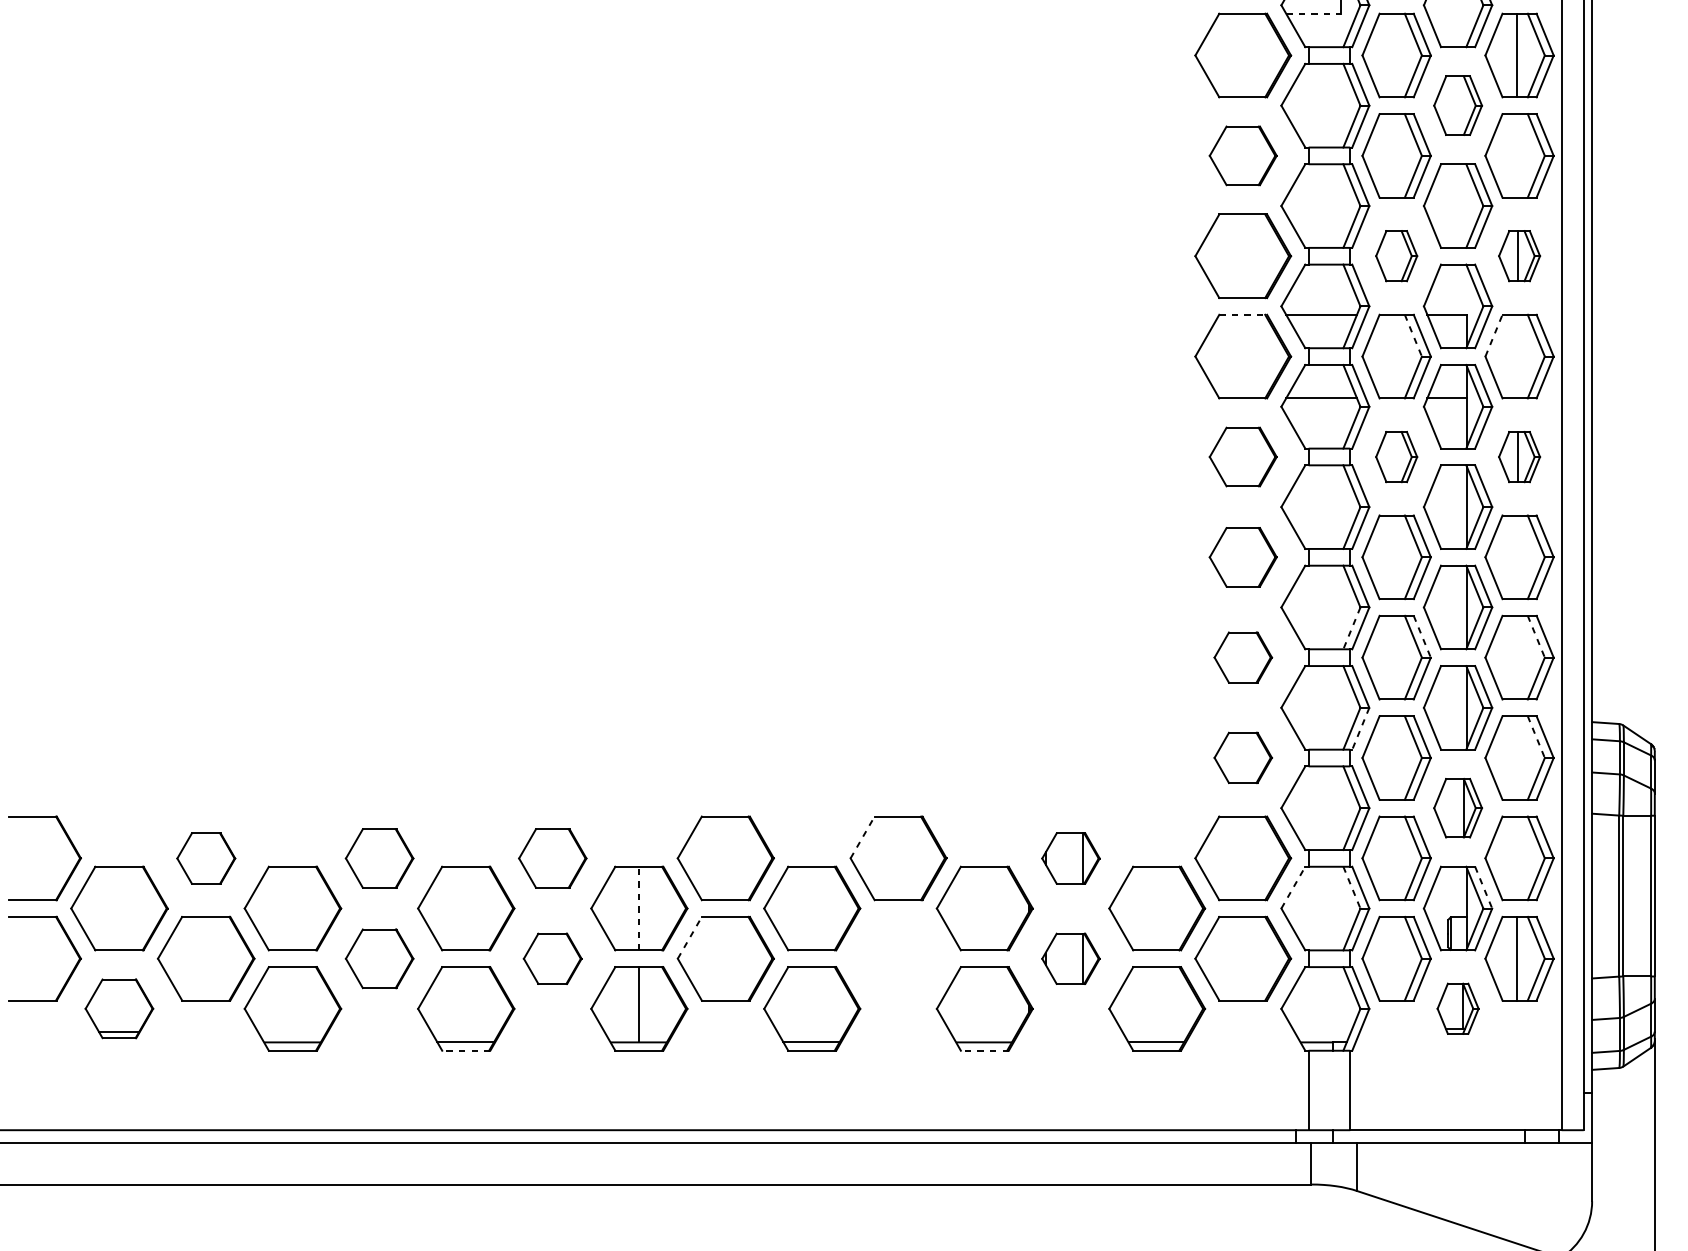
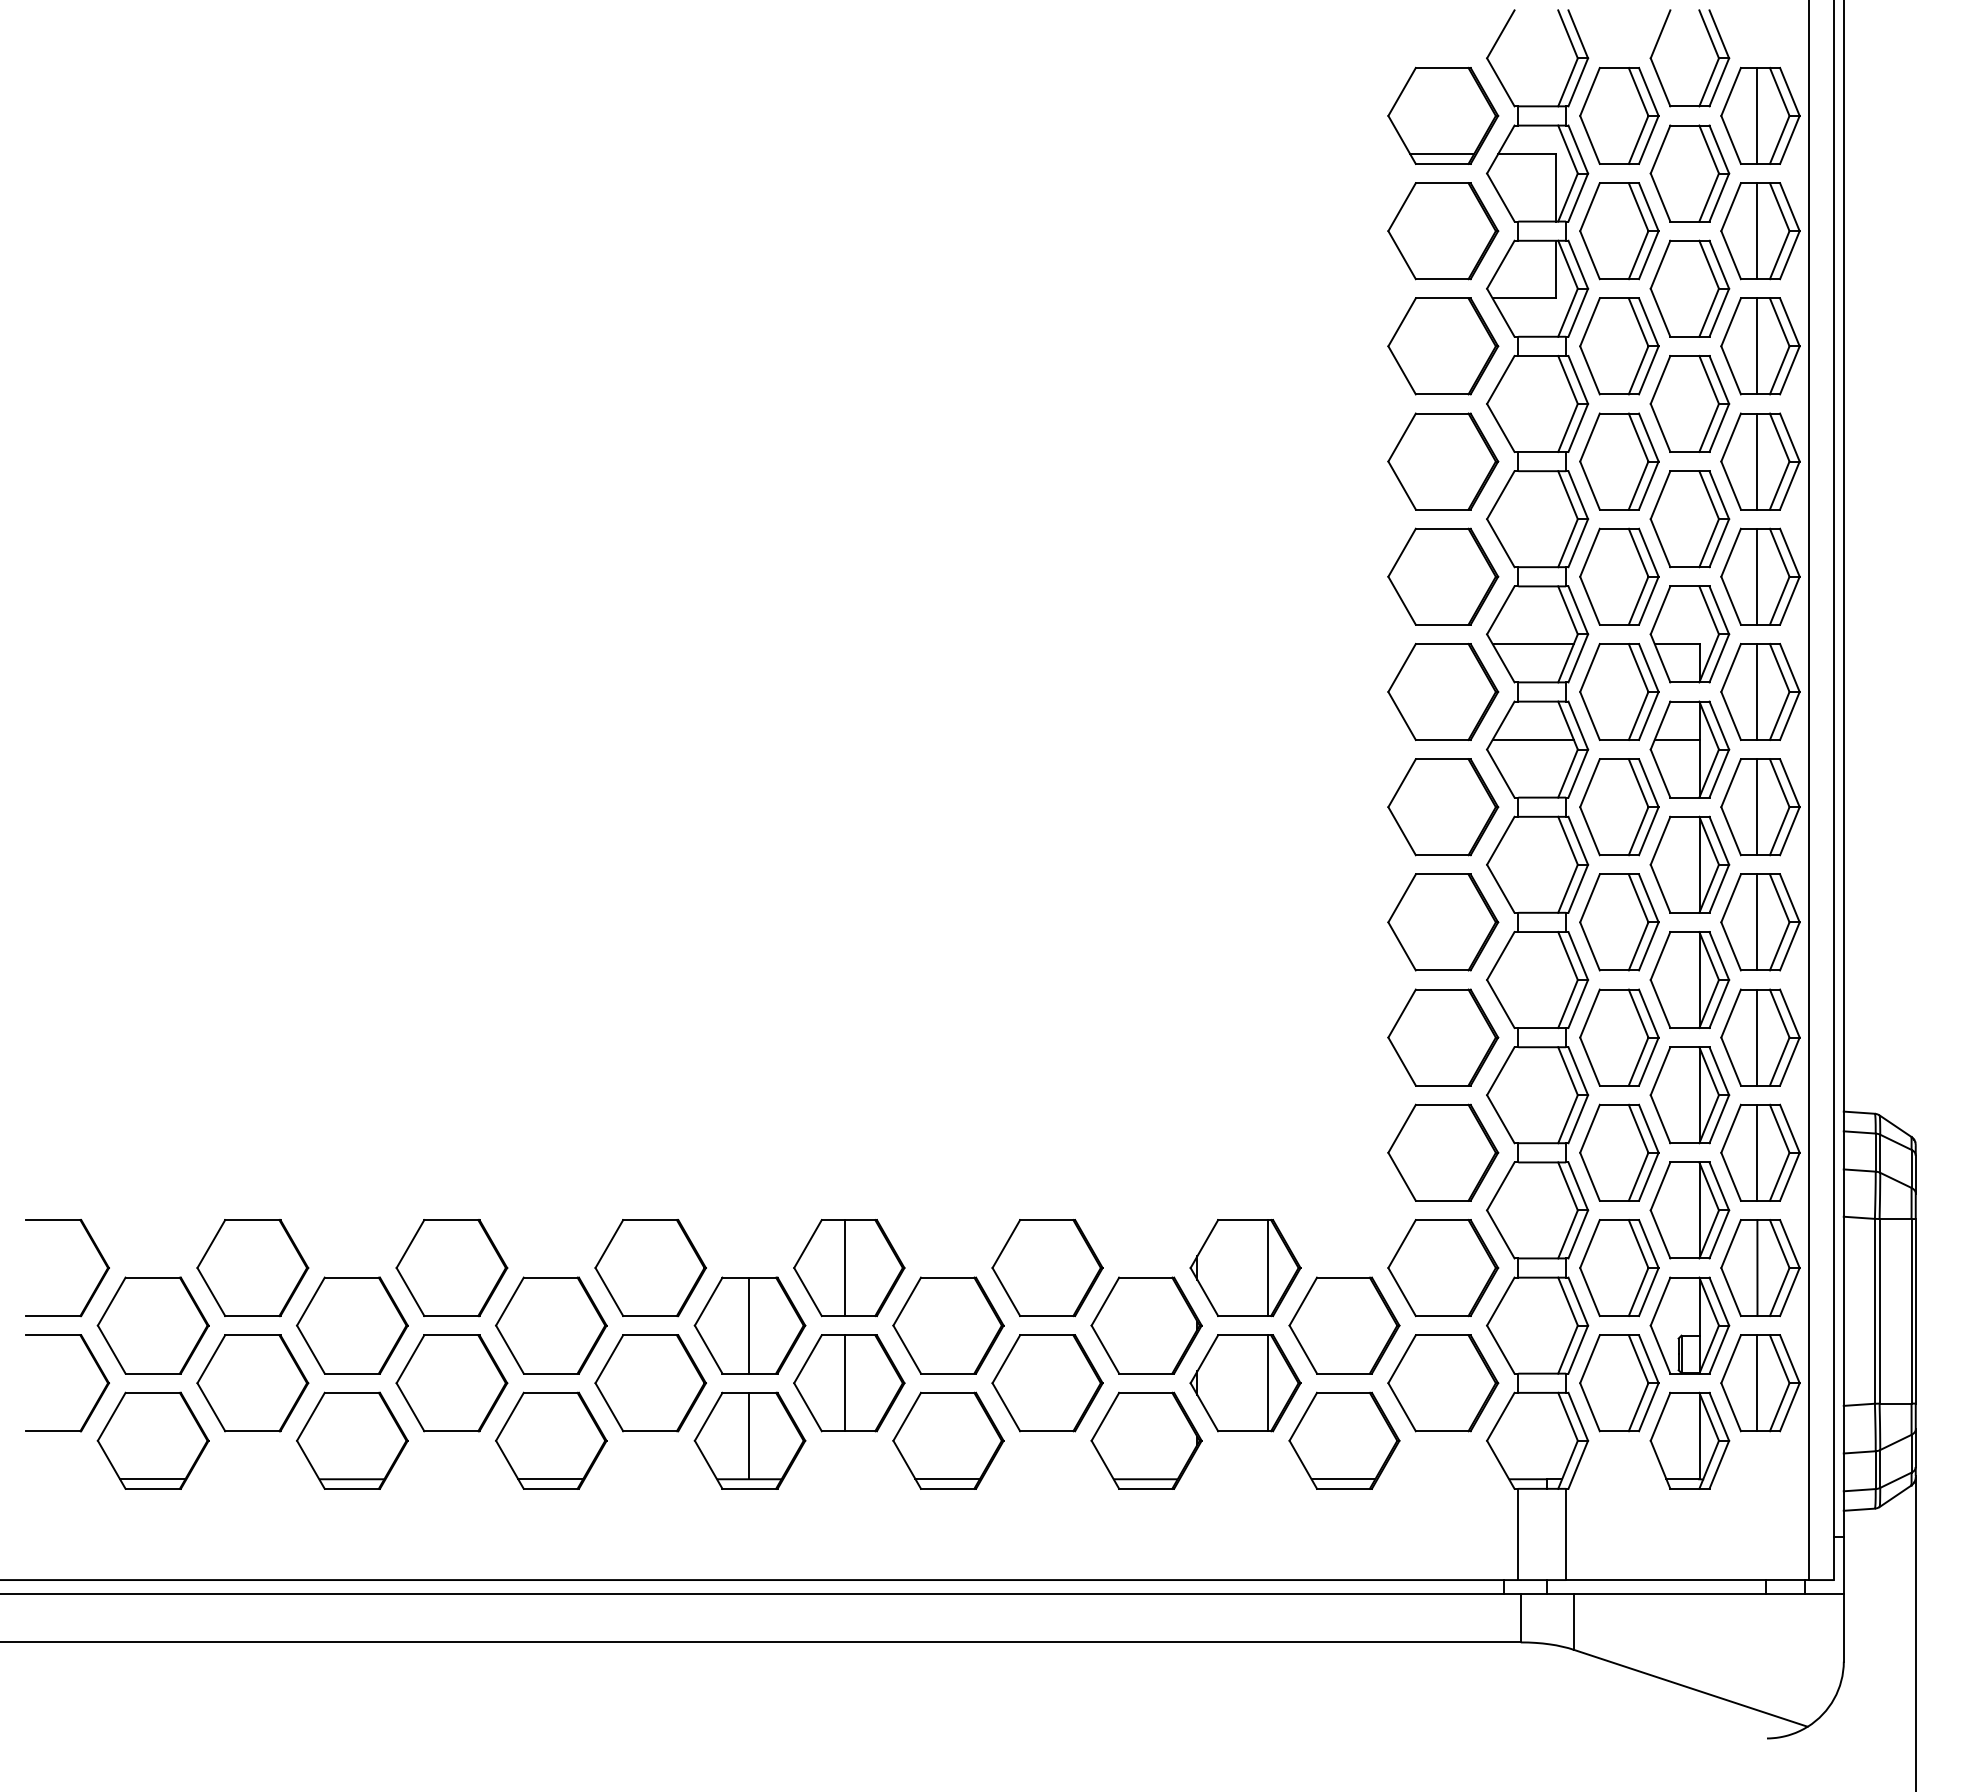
line: (1313, 13) -> (1524, 298), dashed -> solid
part: (1457, 105) -> (1689, 403), size x1.43
part: (1243, 155) -> (1443, 461), size x1.43
line: (1516, 155) -> (1757, 461), added
part: (1396, 255) -> (1619, 576), size x1.67
part: (1519, 255) -> (1760, 576), size x1.67
line: (1243, 315) -> (1443, 644), dashed -> solid
line: (1413, 335) -> (1638, 667), dashed -> solid
line: (1494, 335) -> (1731, 667), dashed -> solid
line: (1516, 357) -> (1757, 692), added
part: (1243, 457) -> (1443, 807), size x1.43
part: (1396, 457) -> (1619, 807), size x1.67
part: (1519, 457) -> (1760, 807), size x1.67
part: (1243, 557) -> (1443, 922), size x1.43
line: (1516, 557) -> (1757, 922), added
line: (1352, 628) -> (1568, 1004), dashed -> solid
line: (1422, 636) -> (1648, 1013), dashed -> solid
line: (1536, 636) -> (1779, 1013), dashed -> solid
part: (1243, 657) -> (1443, 1037), size x1.67
line: (1516, 657) -> (1757, 1037), added
line: (1361, 729) -> (1578, 1119), dashed -> solid
line: (1536, 736) -> (1779, 1128), dashed -> solid
part: (1243, 757) -> (1443, 1152), size x1.67
line: (1516, 757) -> (1757, 1152), added
part: (1457, 808) -> (1689, 1210), size x1.43
line: (862, 837) -> (1006, 1244), dashed -> solid
part: (205, 858) -> (252, 1268), size x1.67
part: (379, 858) -> (451, 1268), size x1.43
part: (552, 858) -> (650, 1268), size x1.43
line: (722, 858) -> (845, 1268), added
part: (1070, 858) -> (1245, 1268), size x1.67
line: (1516, 858) -> (1757, 1268), added
line: (1293, 887) -> (1500, 1301), dashed -> solid
line: (1352, 887) -> (1568, 1301), dashed -> solid
line: (1483, 887) -> (1719, 1301), dashed -> solid
line: (638, 908) -> (749, 1325), dashed -> solid
line: (689, 938) -> (807, 1359), dashed -> solid
part: (379, 958) -> (451, 1383), size x1.43
part: (552, 958) -> (650, 1383), size x1.67
line: (722, 958) -> (845, 1383), added
part: (898, 958) -> (1047, 1383), added
part: (1070, 958) -> (1245, 1383), size x1.67
part: (118, 1008) -> (152, 1440), size x1.43
part: (1457, 1008) -> (1689, 1440), size x1.67
line: (466, 1050) -> (551, 1488), dashed -> solid
line: (984, 1050) -> (1146, 1488), dashed -> solid

